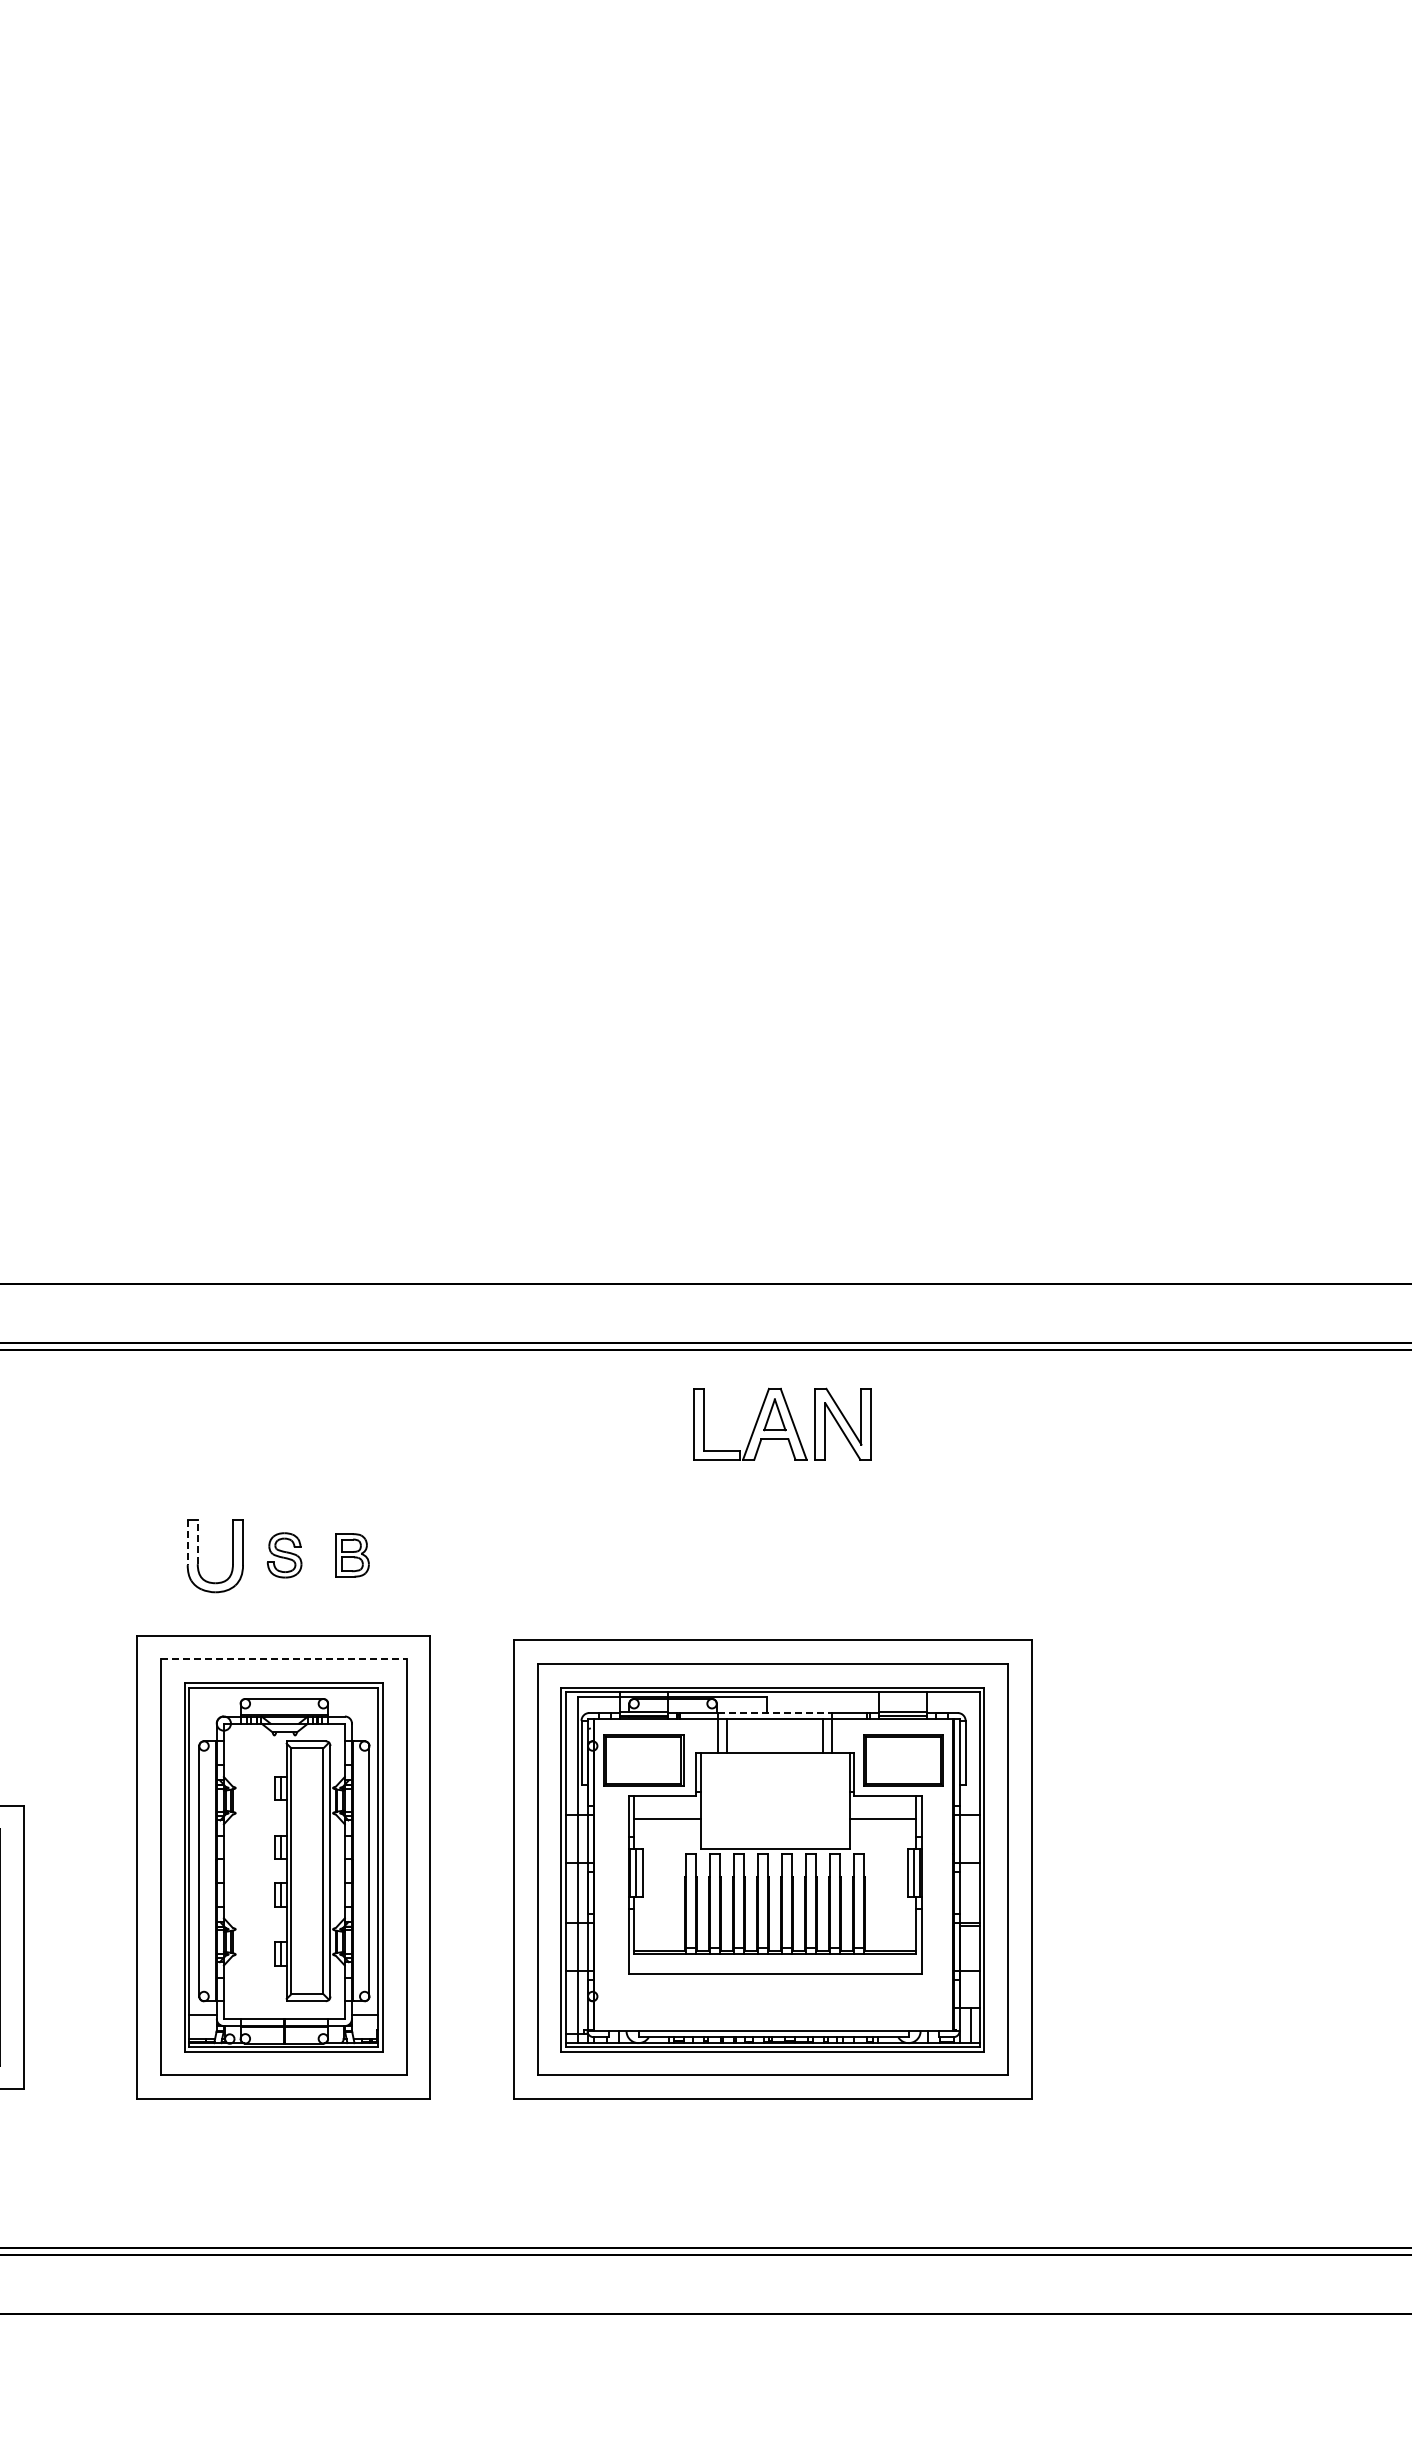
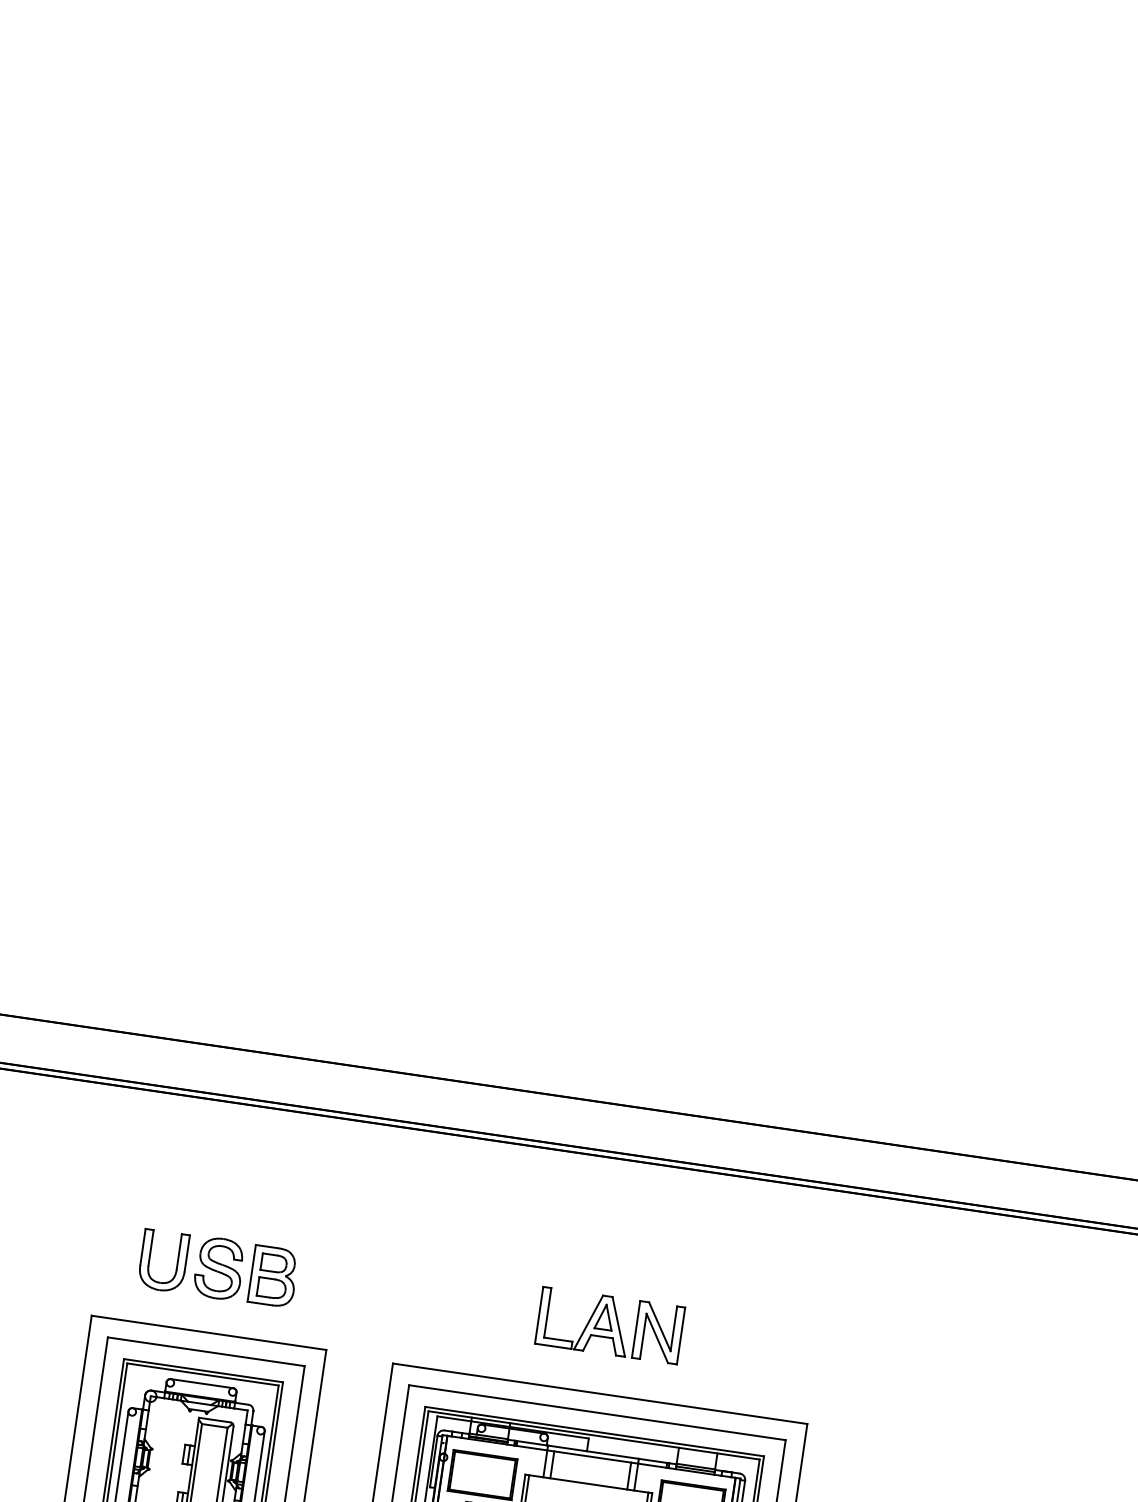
part: (782, 1423) -> (609, 1324), moved
line: (197, 1541) -> (150, 1247), dashed -> solid
line: (187, 1542) -> (142, 1246), dashed -> solid
part: (284, 1555) -> (218, 1268), size x1.67
part: (352, 1555) -> (273, 1276), size x1.67
line: (283, 1659) -> (206, 1351), dashed -> solid
line: (775, 1713) -> (593, 1452), dashed -> solid

